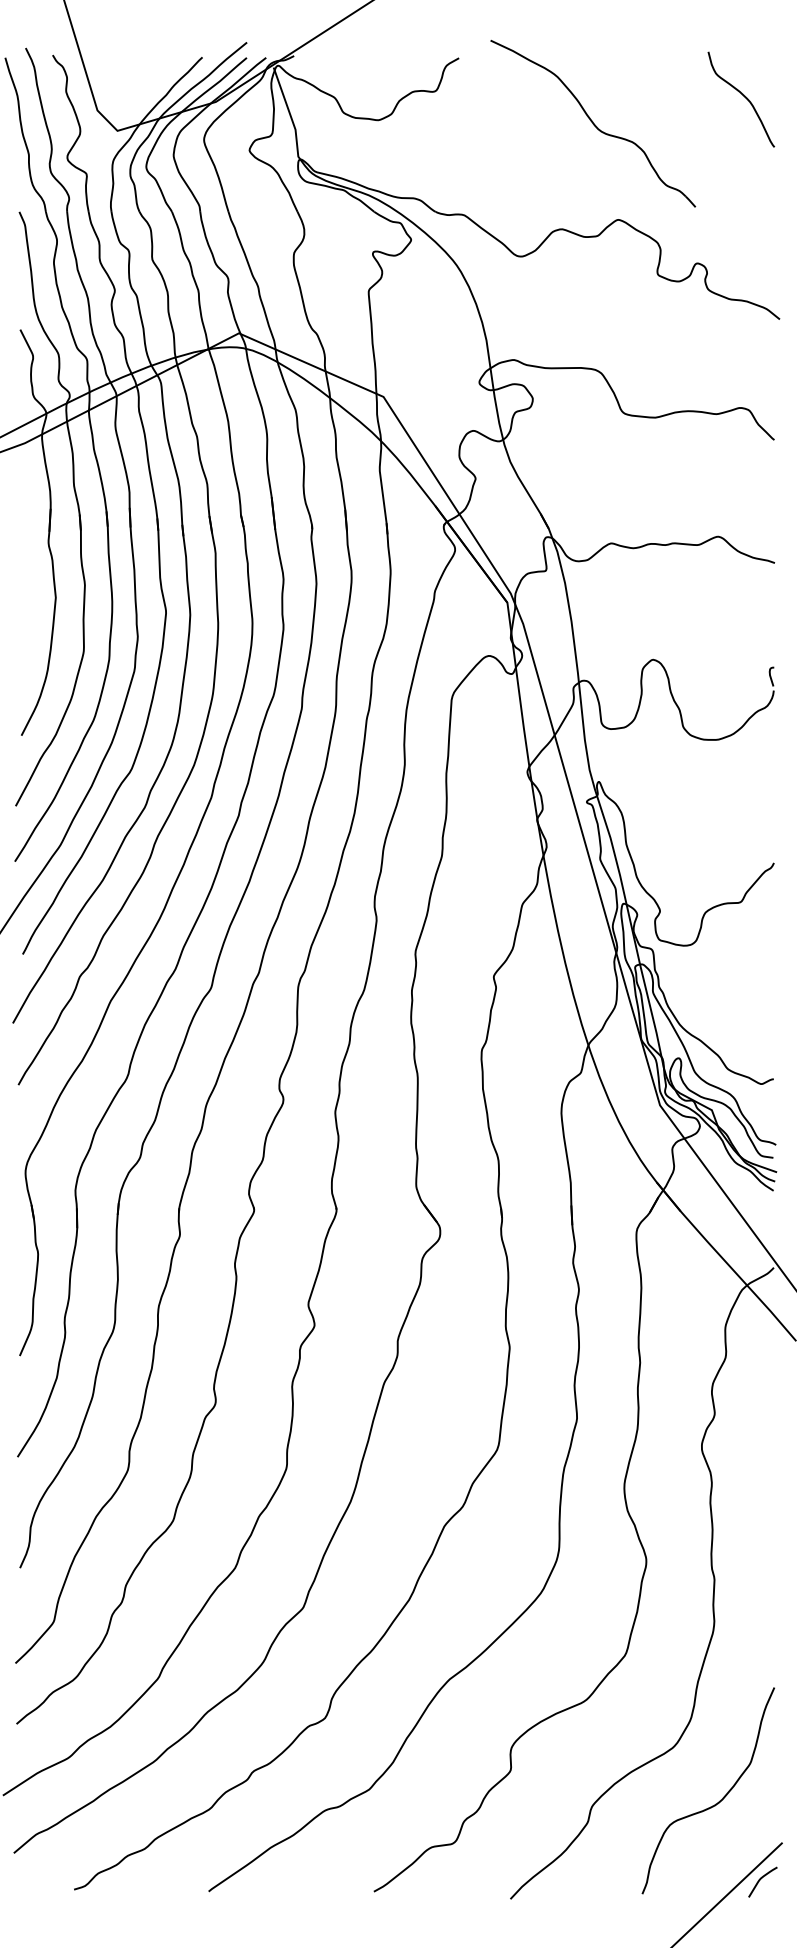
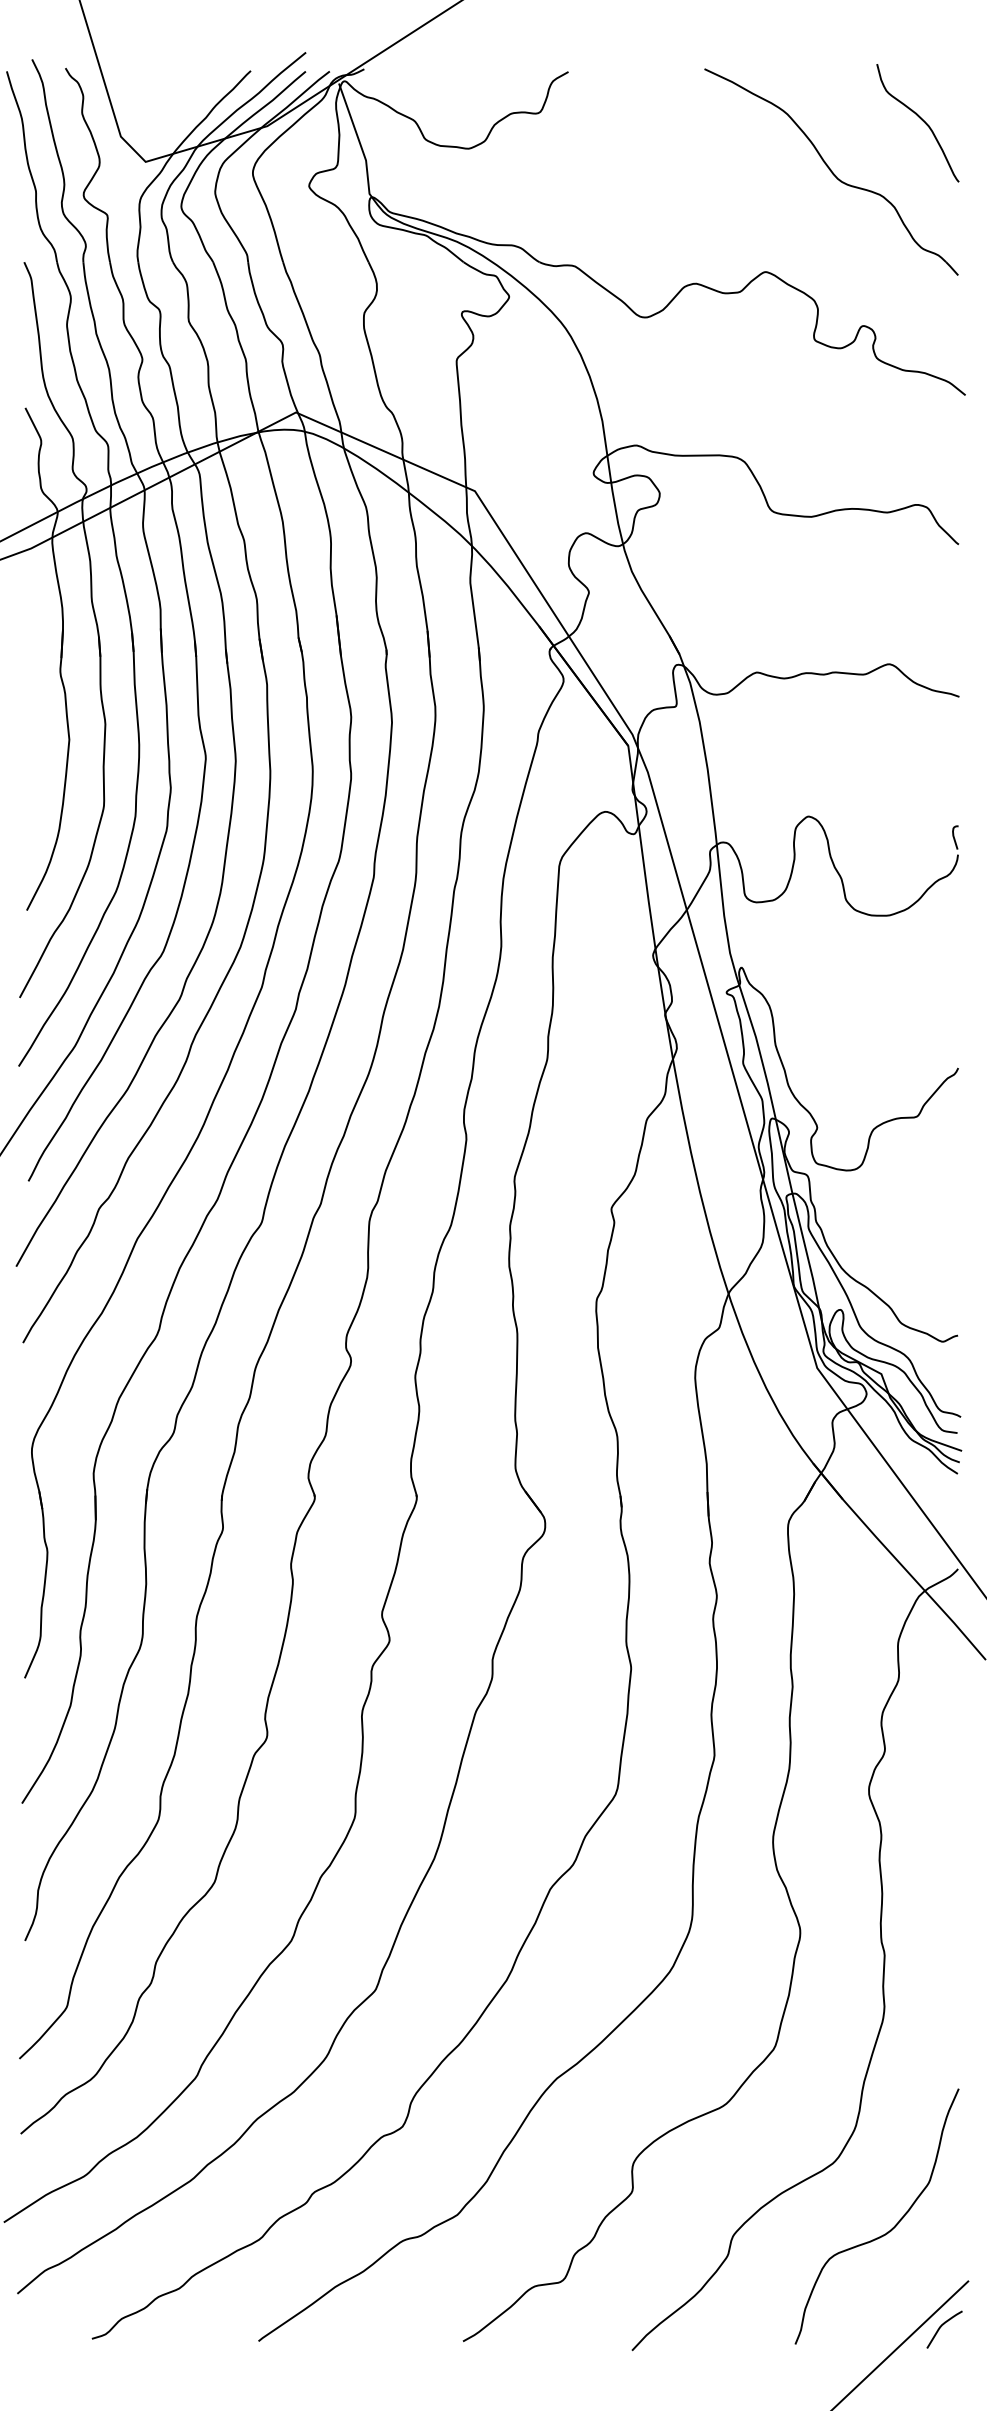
part: (593, 123) -> (831, 171), moved

